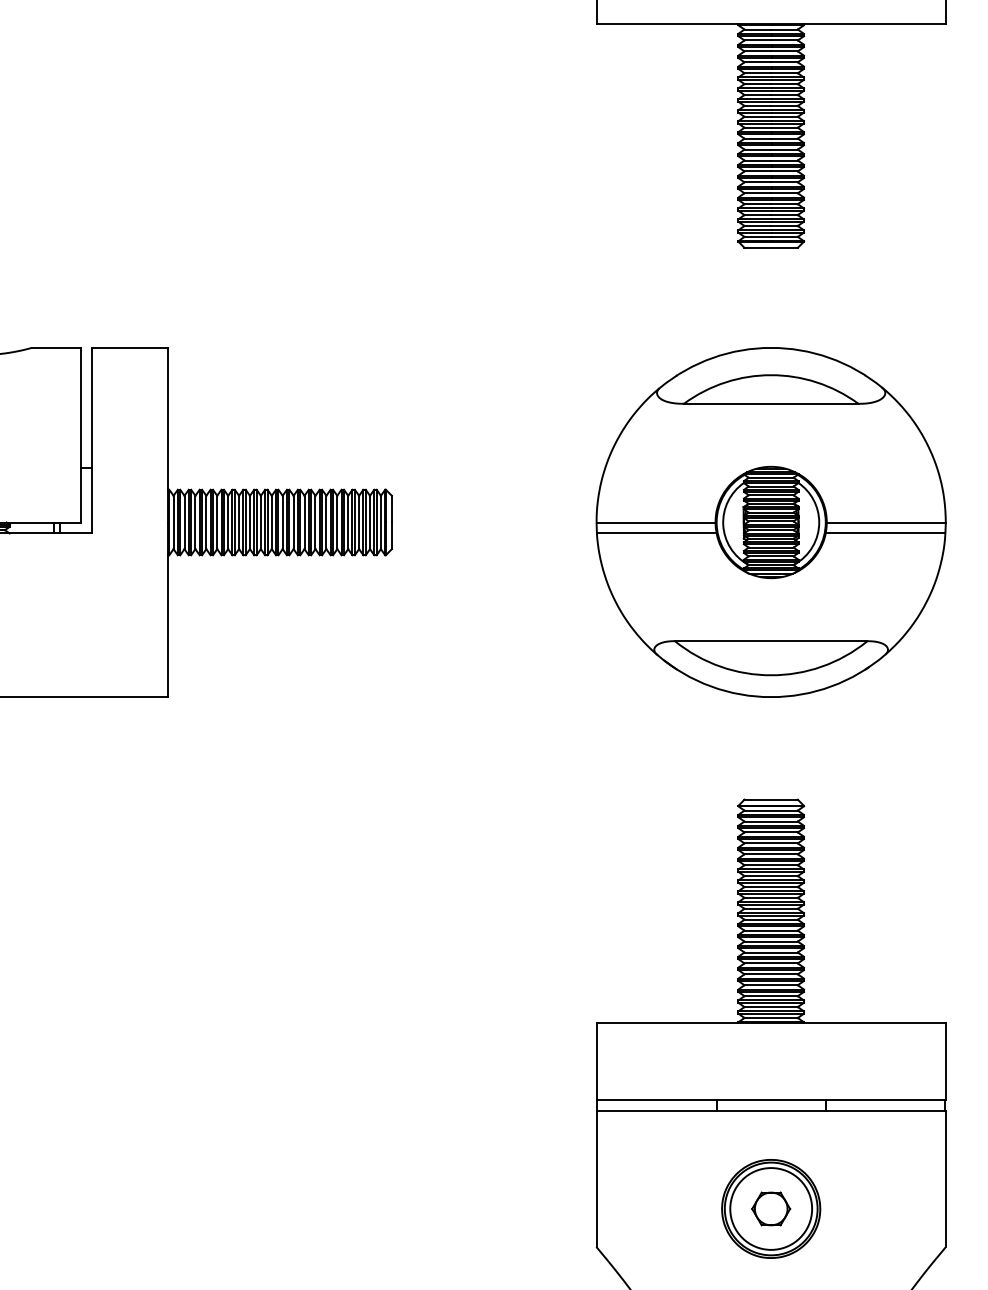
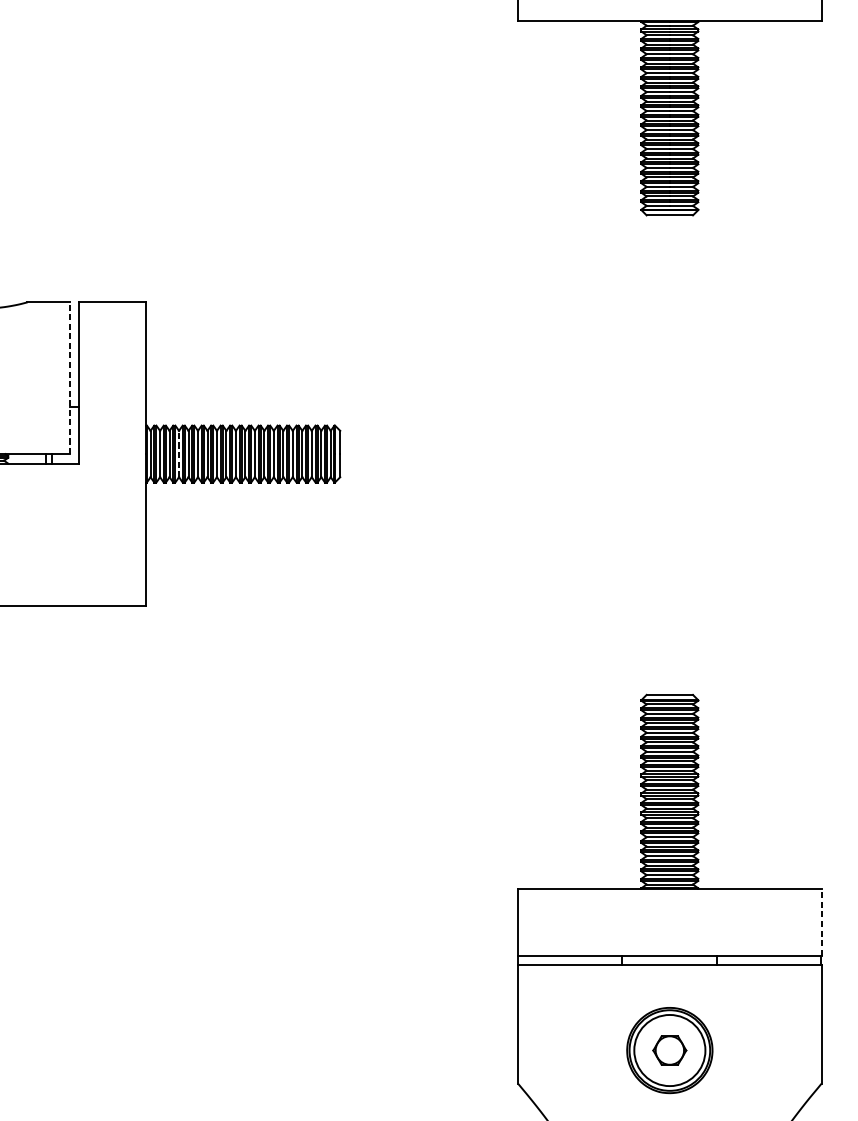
line: (80, 434) -> (69, 377), solid -> dashed
line: (206, 522) -> (179, 454), solid -> dashed
part: (770, 522) -> (669, 454), removed
line: (945, 1061) -> (821, 922), solid -> dashed

